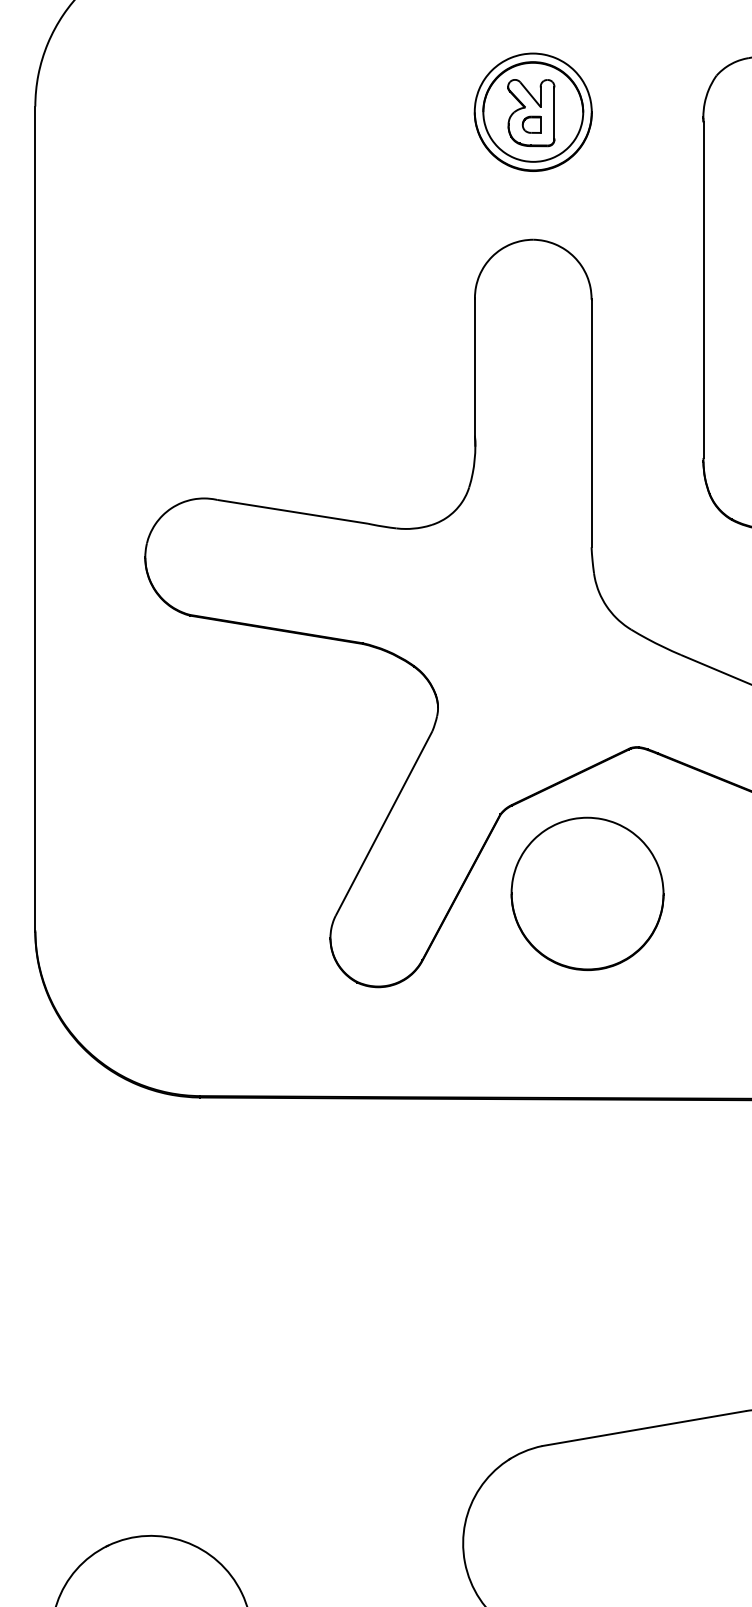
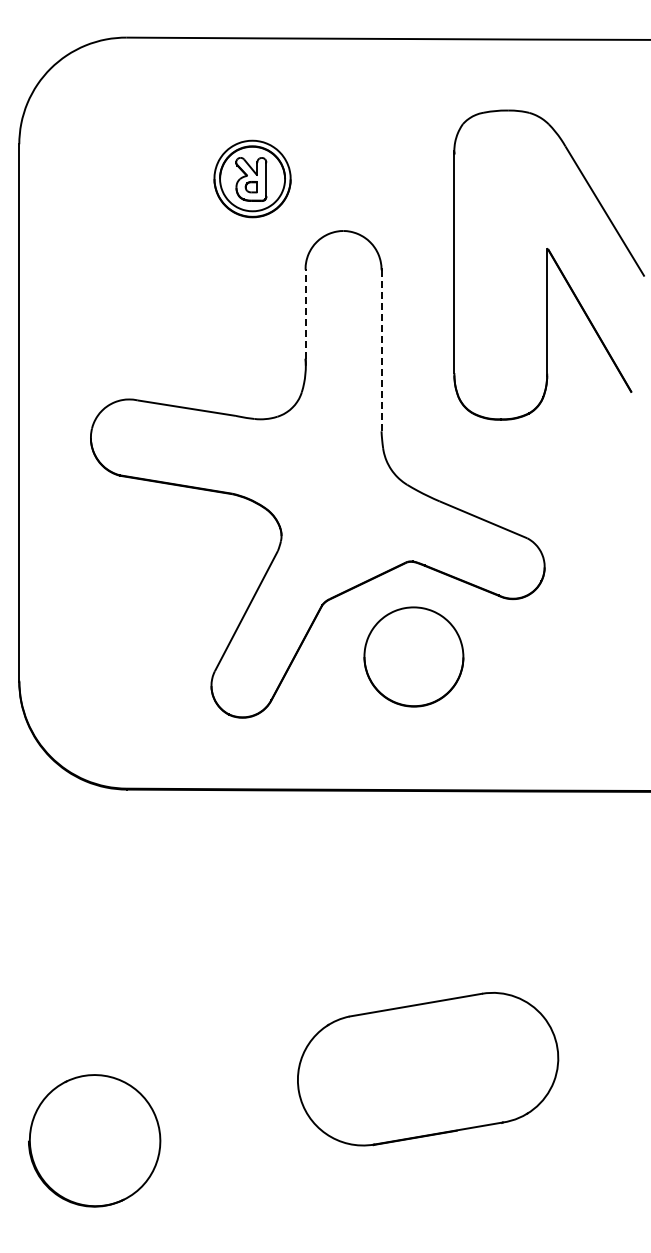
part: (533, 111) -> (252, 178), moved
line: (474, 367) -> (305, 314), solid -> dashed
line: (591, 423) -> (381, 350), solid -> dashed
part: (586, 893) -> (413, 656), moved

